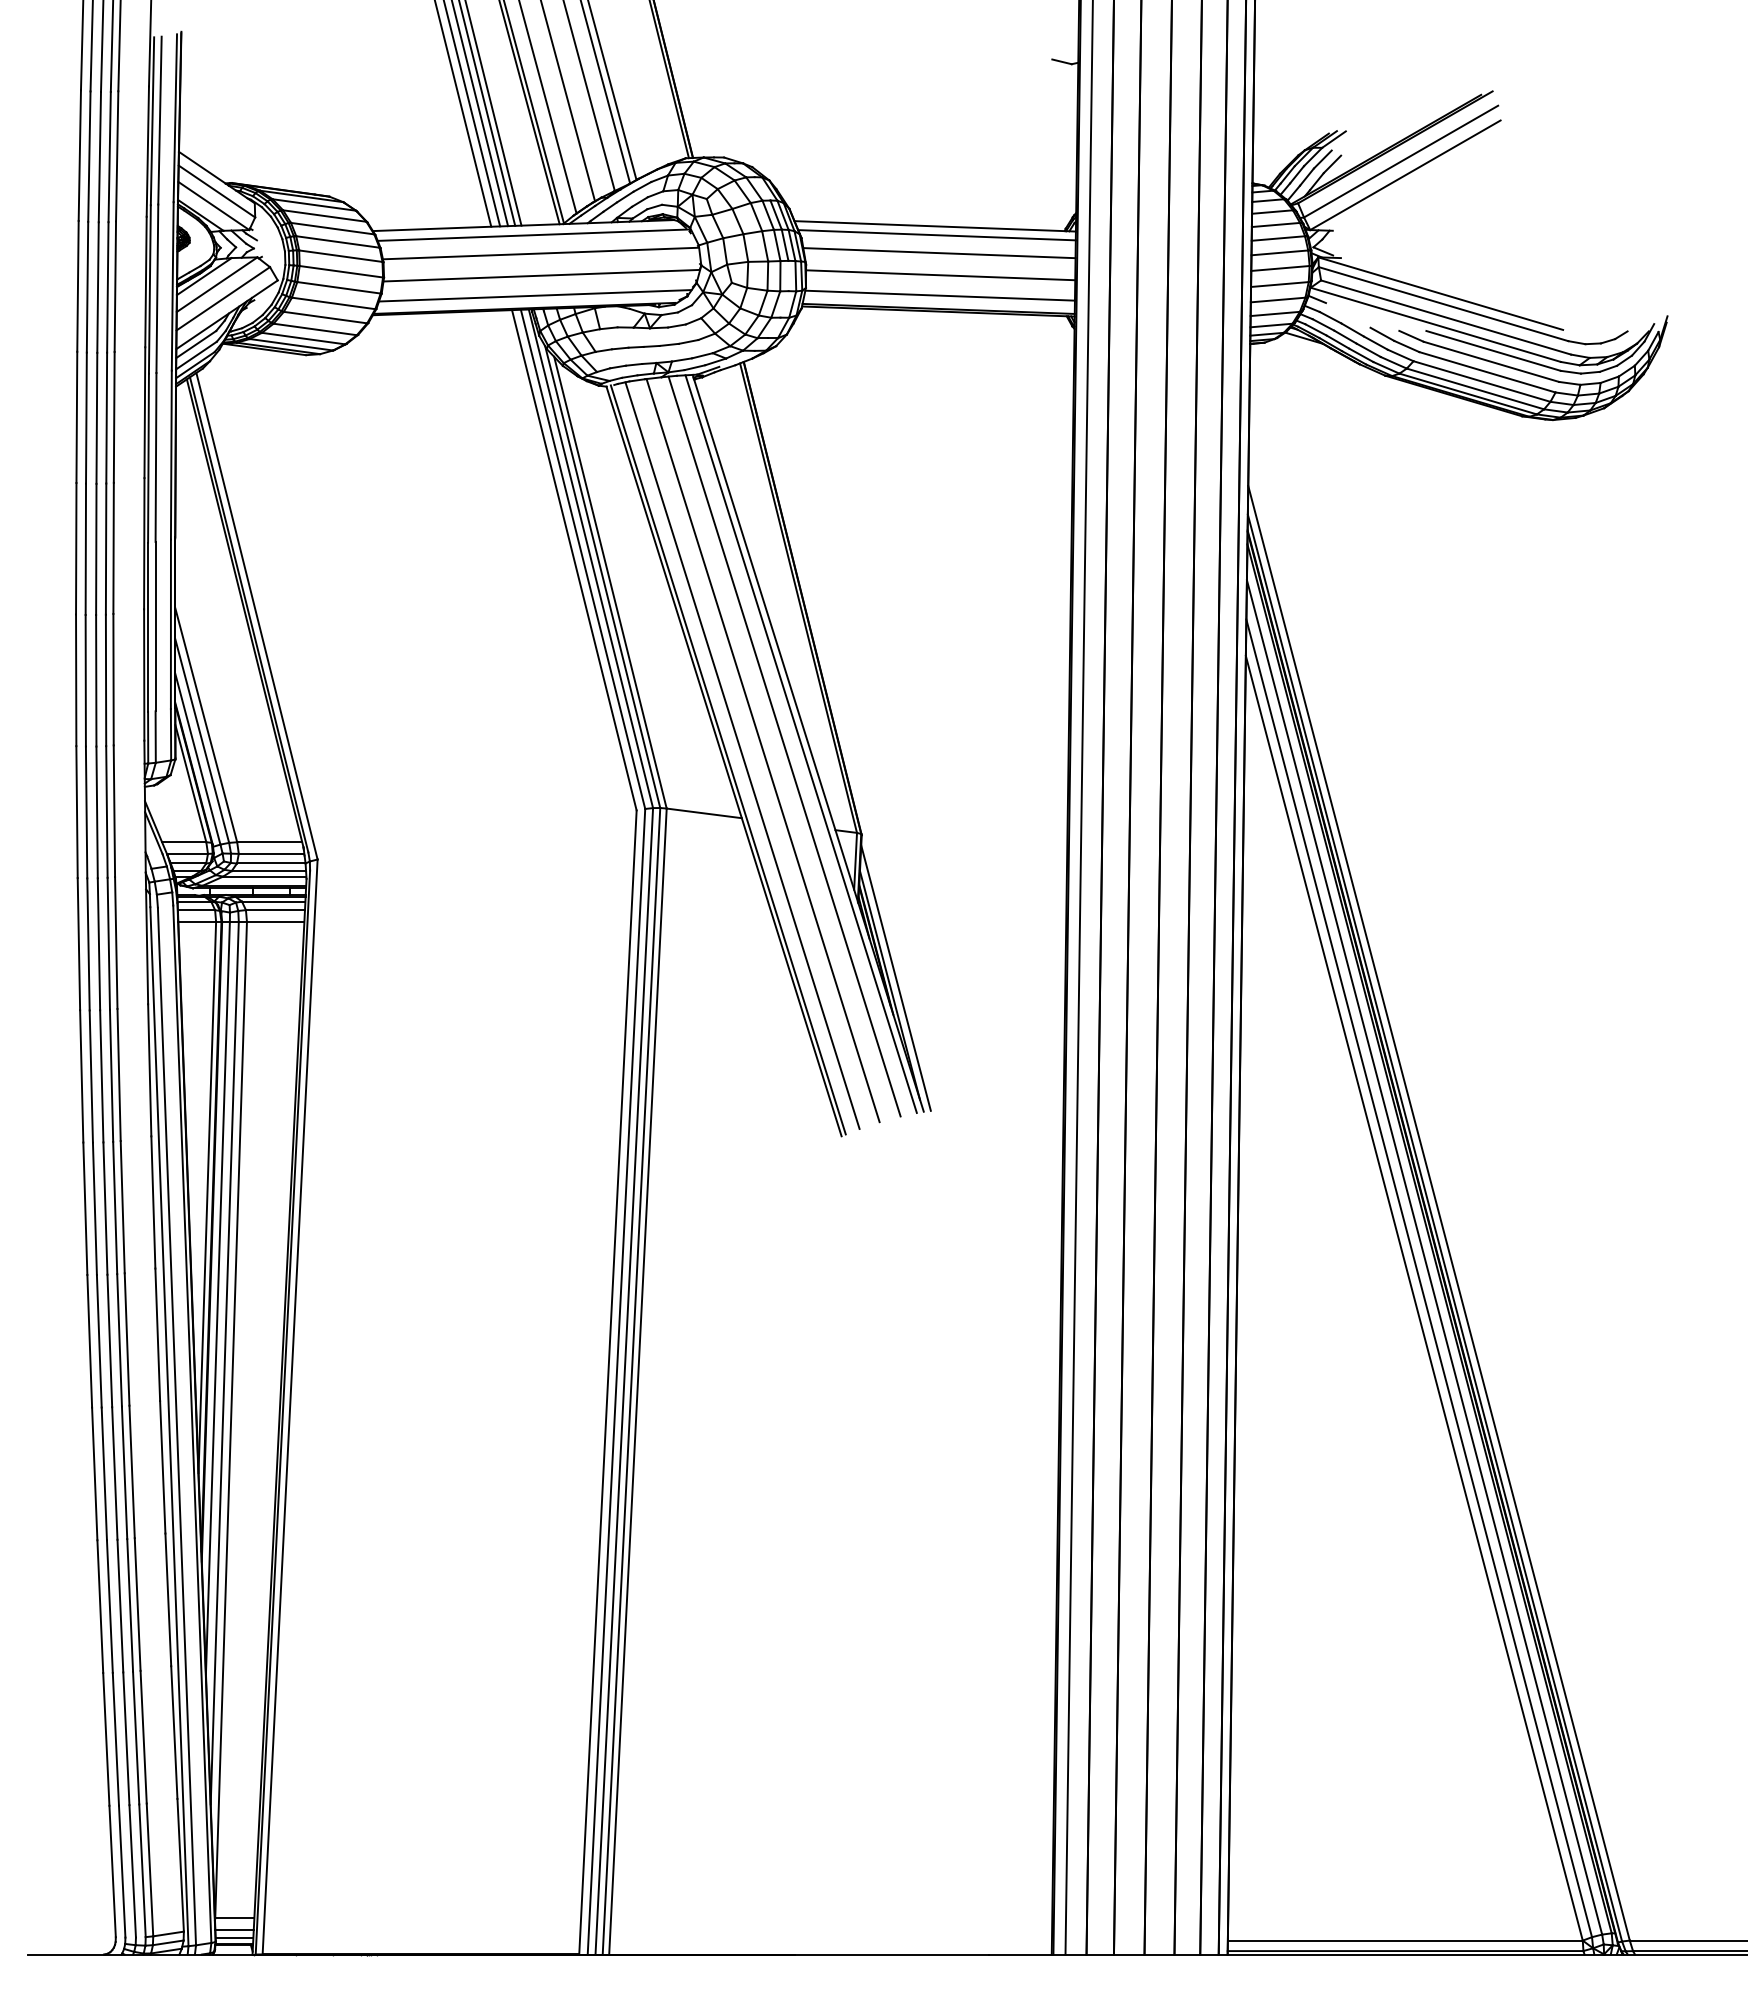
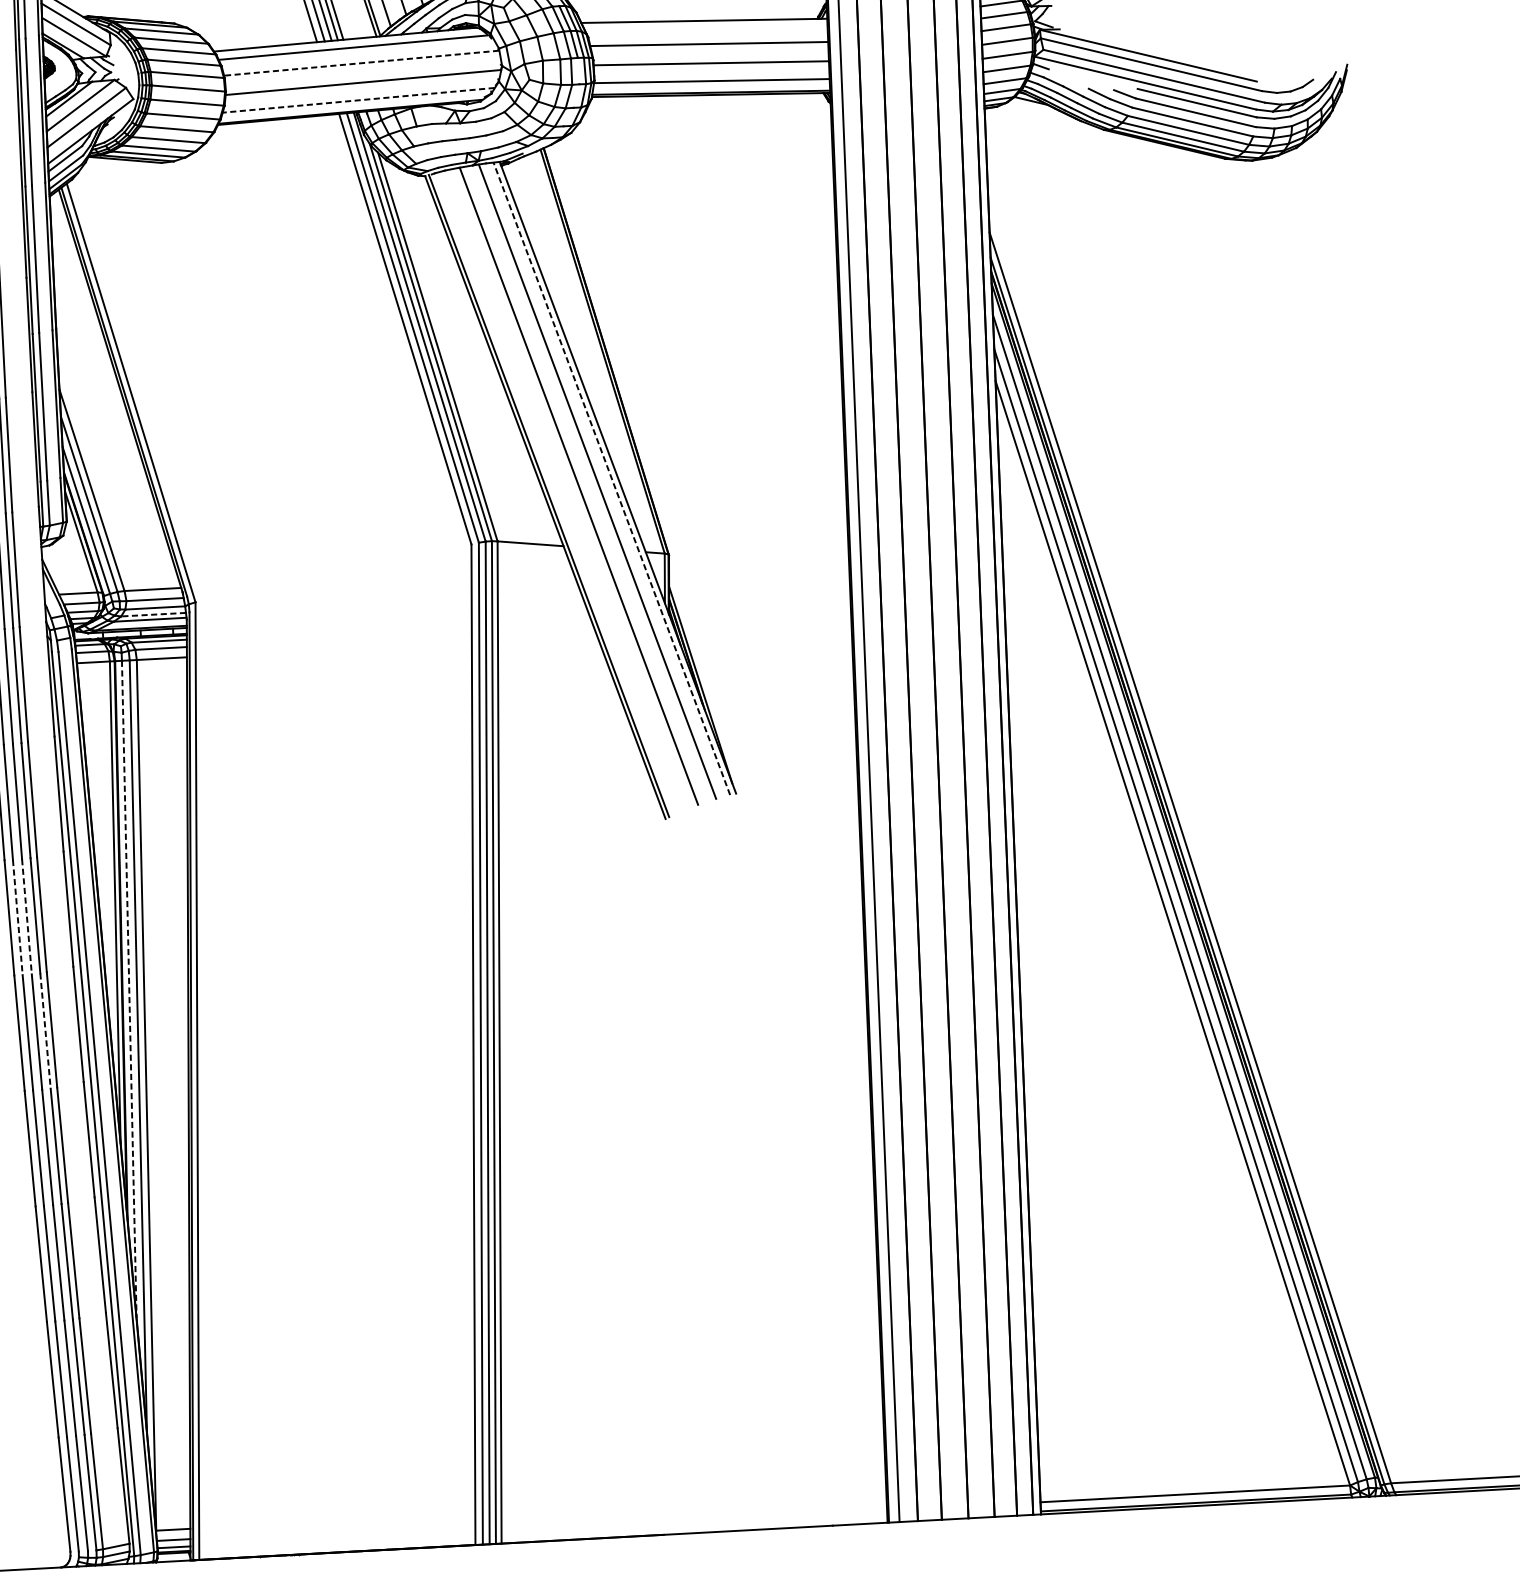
line: (936, 235) -> (705, 28), removed
line: (540, 253) -> (361, 63), solid -> dashed
line: (534, 295) -> (358, 100), solid -> dashed
line: (801, 744) -> (612, 479), solid -> dashed
line: (742, 755) -> (561, 491), removed
line: (268, 871) -> (153, 615), solid -> dashed
line: (895, 977) -> (705, 677), removed
line: (94, 1209) -> (17, 918), solid -> dashed
line: (105, 1209) -> (27, 917), solid -> dashed
line: (217, 1298) -> (128, 989), solid -> dashed
line: (119, 1340) -> (45, 1031), solid -> dashed

